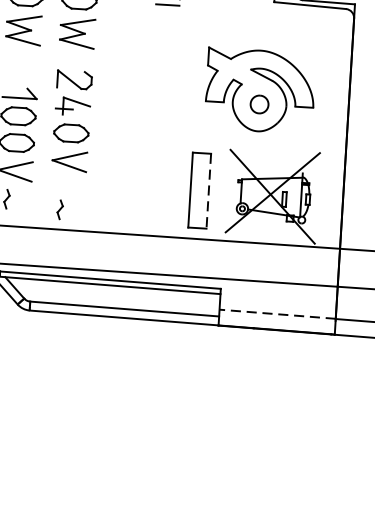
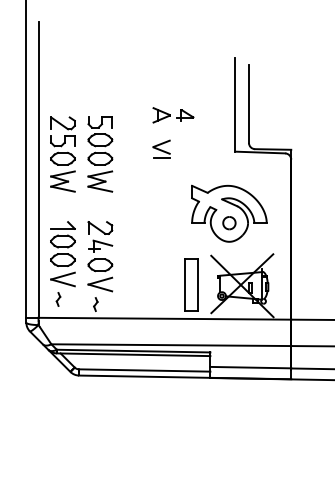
part: (72, 120) -> (100, 256), moved
line: (208, 191) -> (197, 285), dashed -> solid
line: (277, 314) -> (250, 367), dashed -> solid

